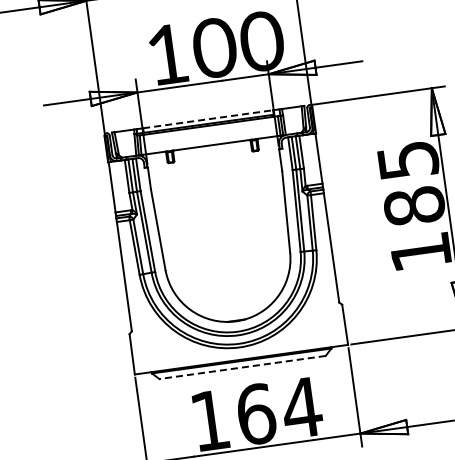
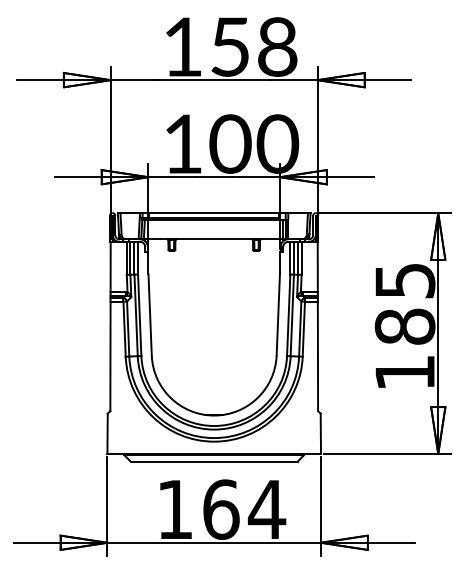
line: (208, 119) -> (214, 213), dashed -> solid
line: (241, 367) -> (213, 461), dashed -> solid

